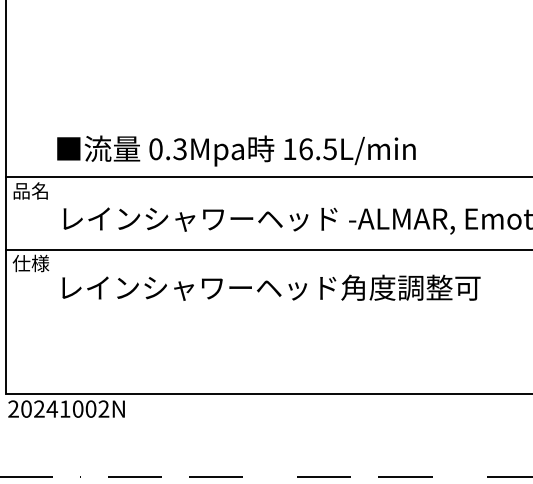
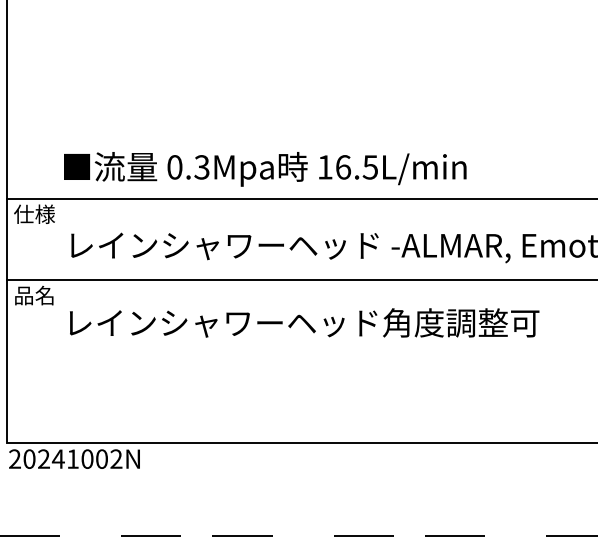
text: (30, 190) -> (34, 213), 品名 -> 仕様
text: (30, 263) -> (34, 295), 仕様 -> 品名

